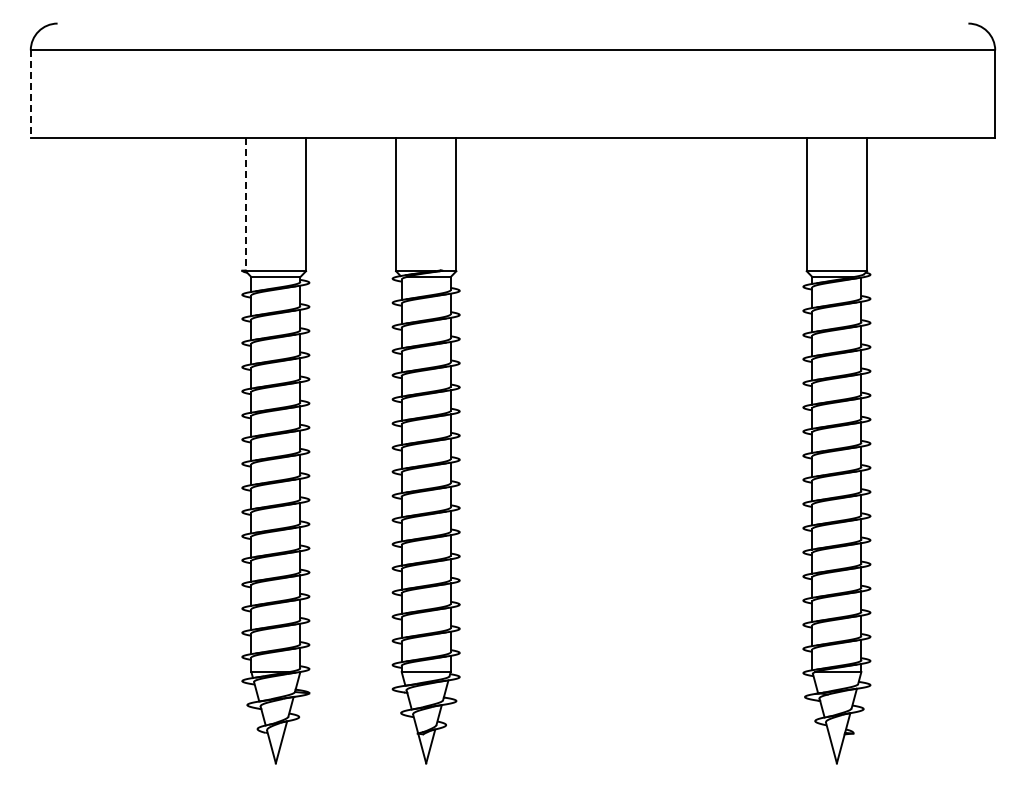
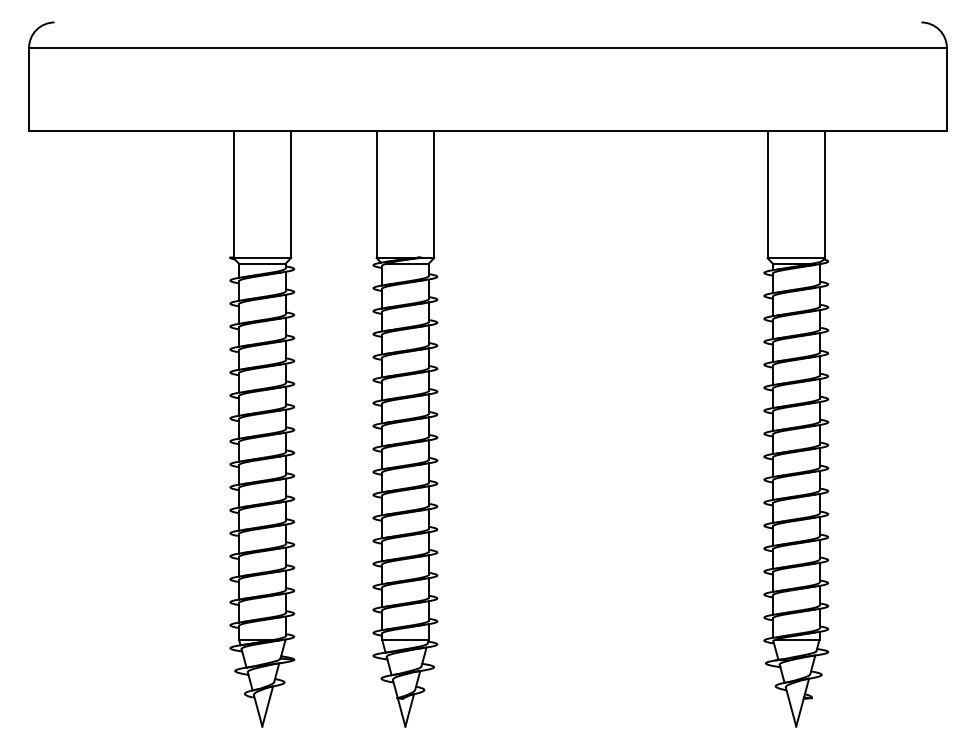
line: (30, 94) -> (28, 89), dashed -> solid
line: (245, 204) -> (233, 194), dashed -> solid

